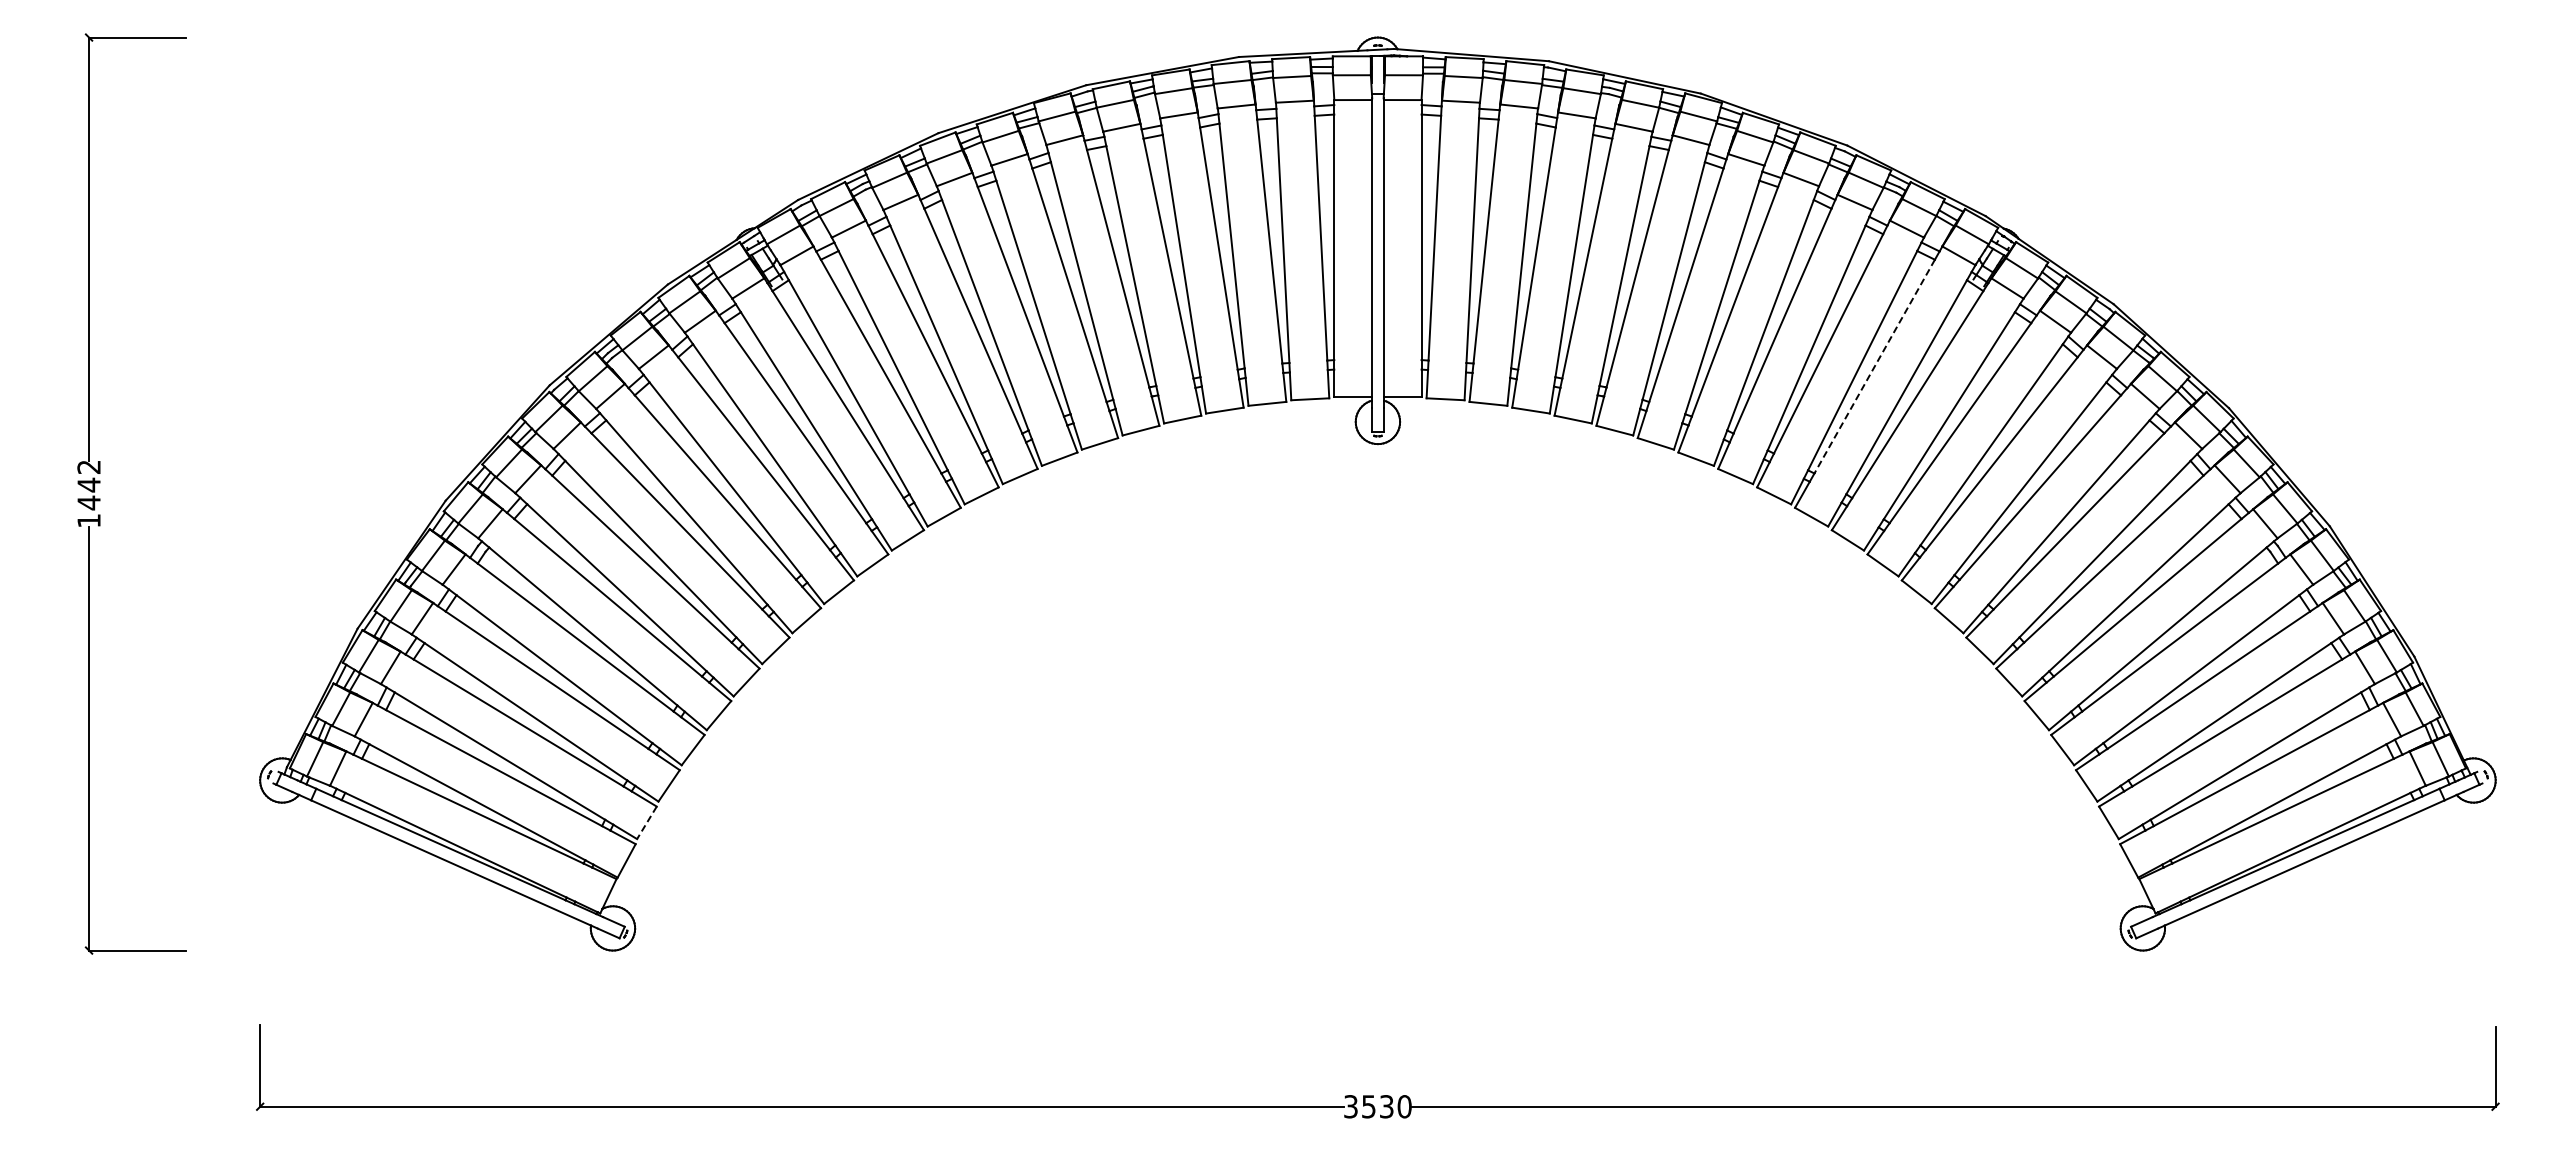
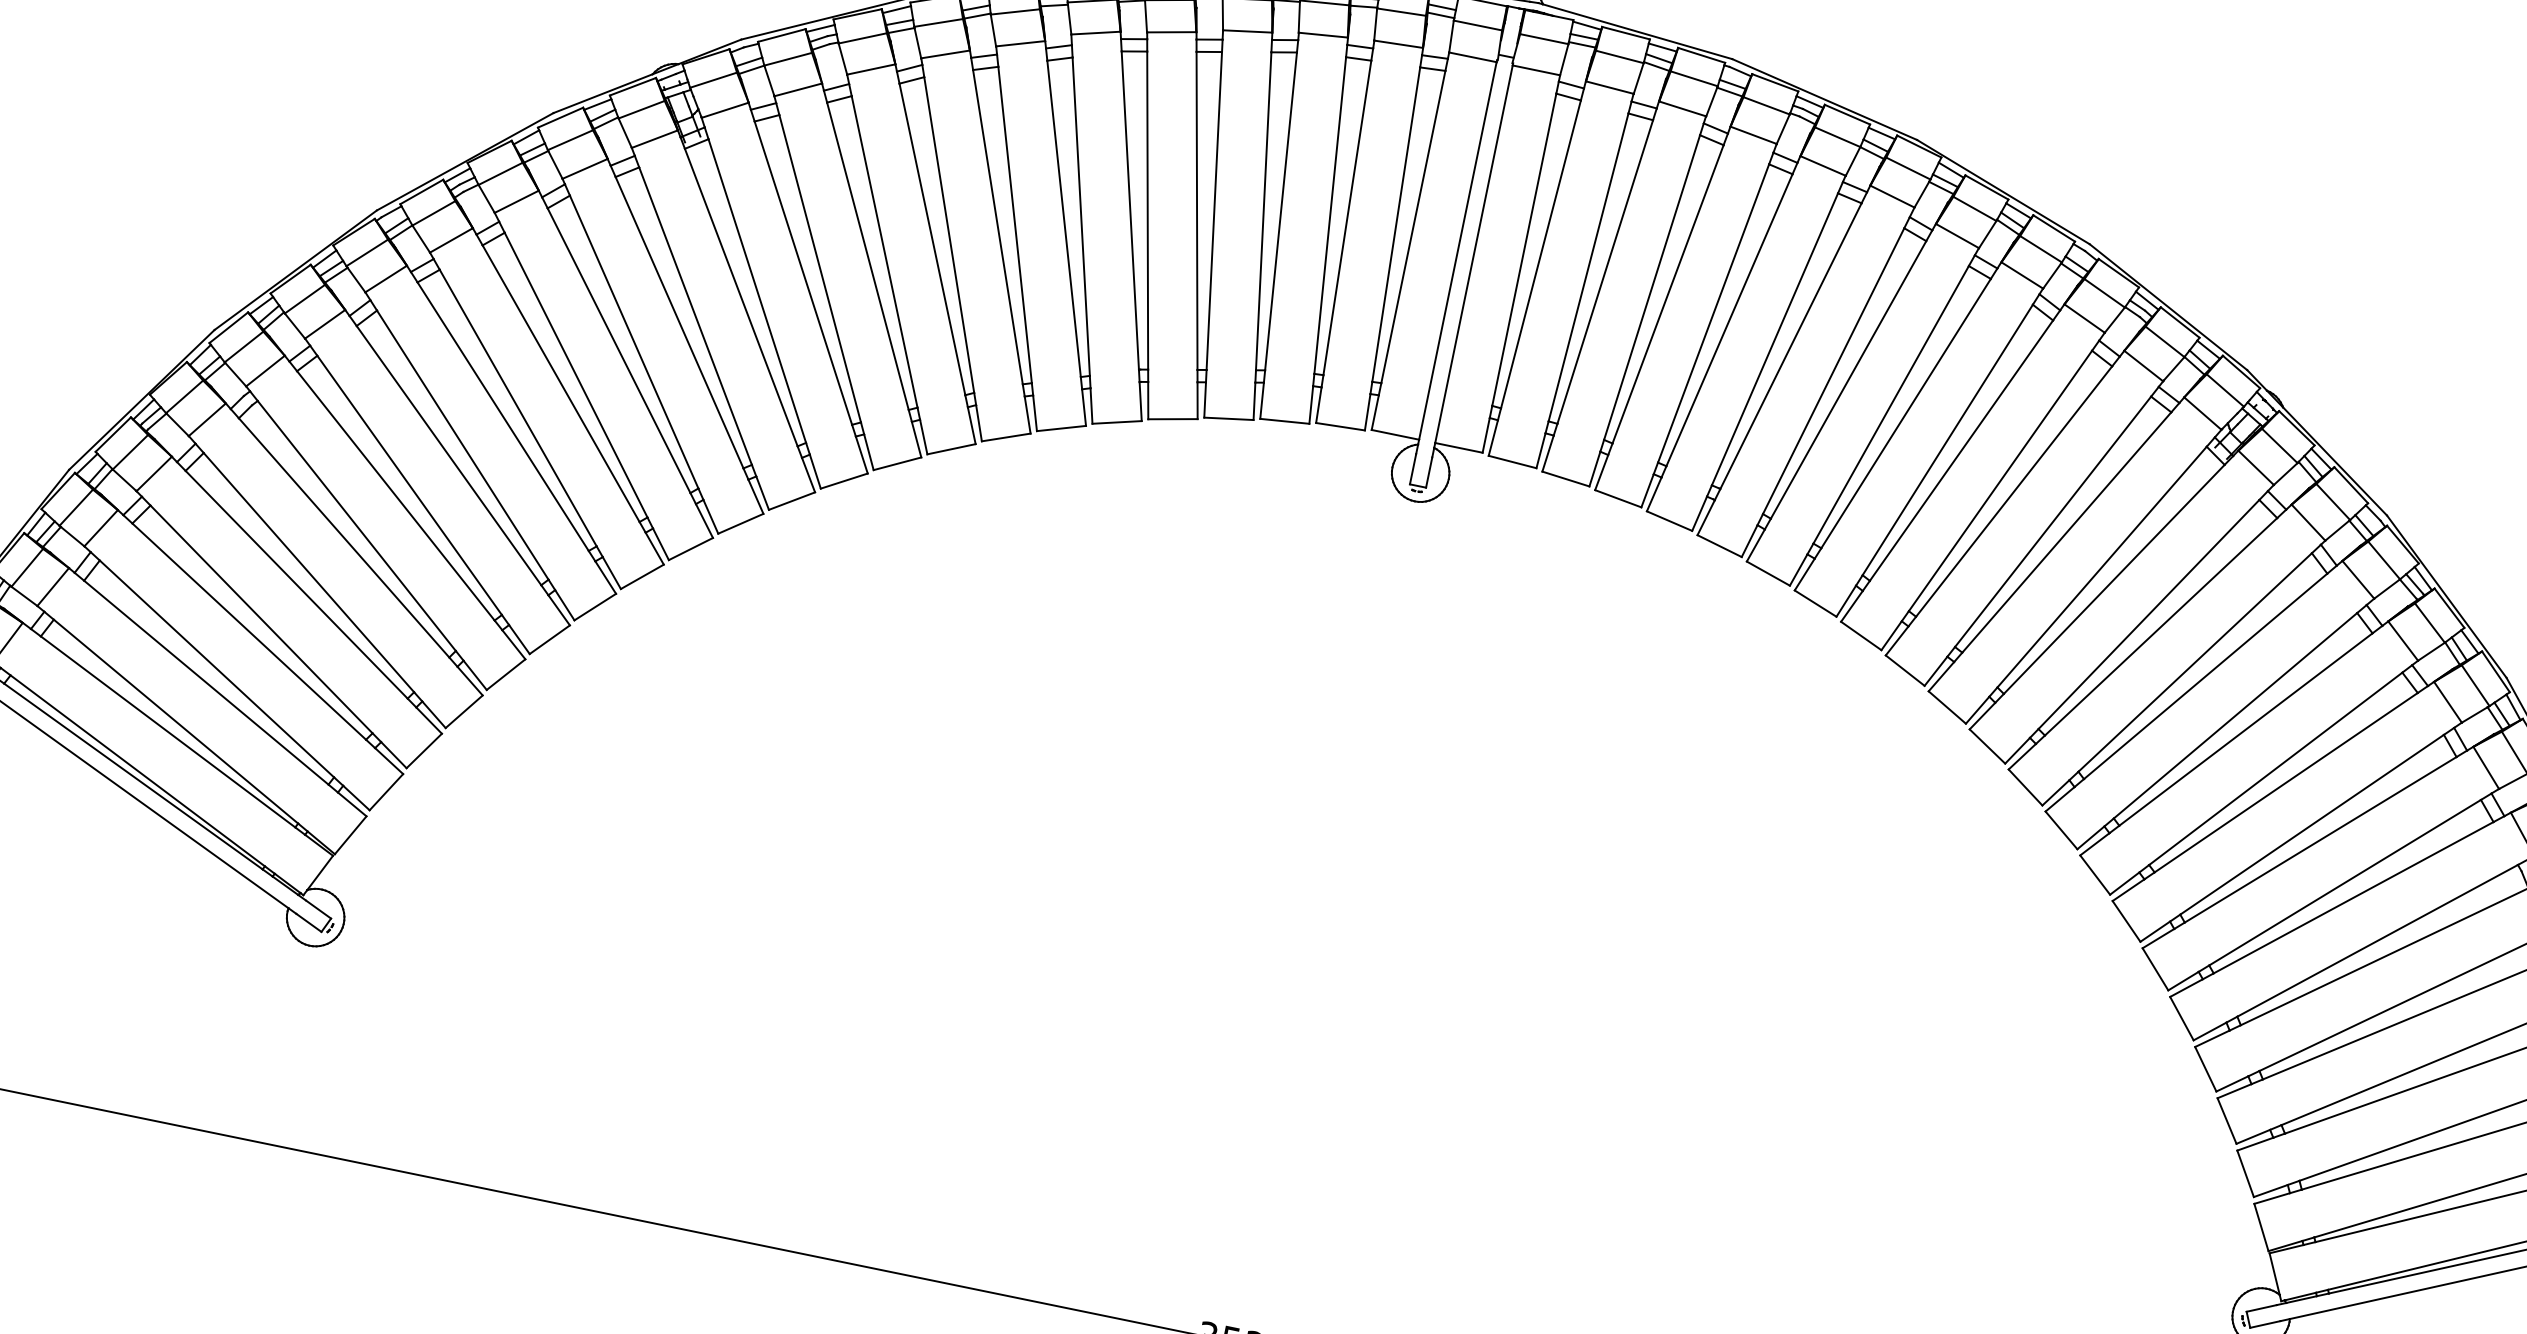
line: (1874, 366) -> (2066, 532), dashed -> solid
line: (646, 823) -> (385, 792), dashed -> solid

